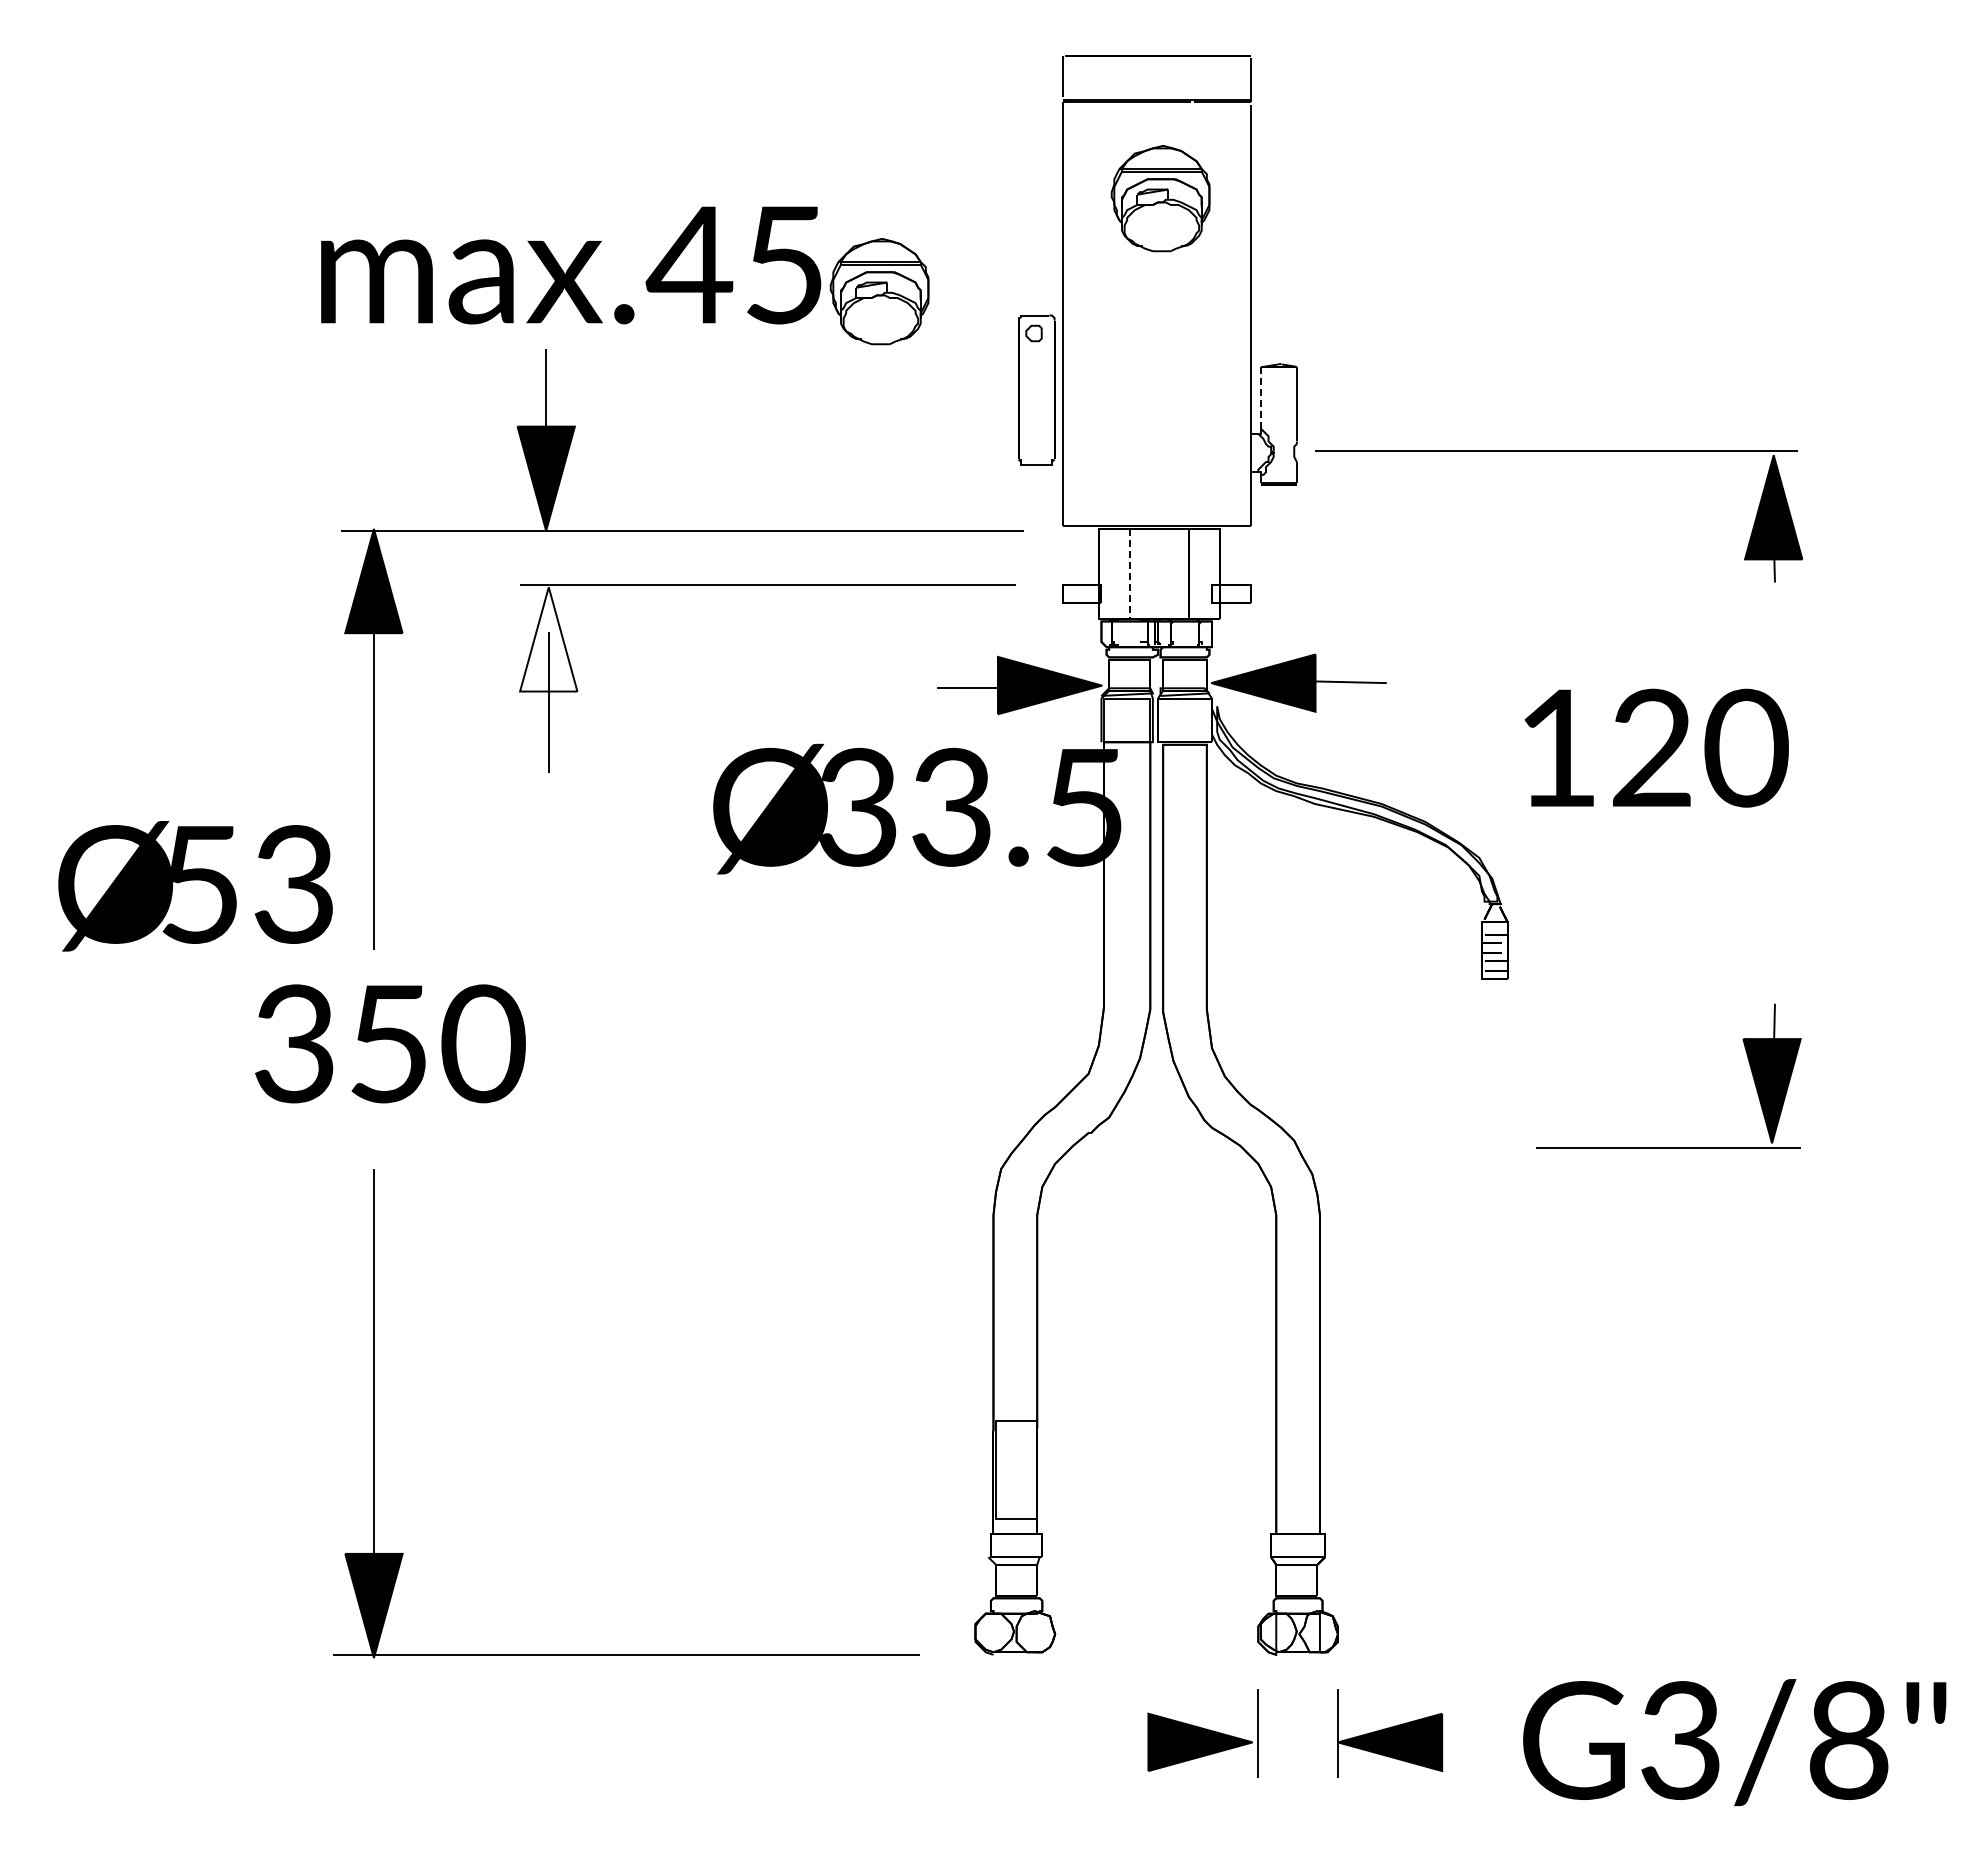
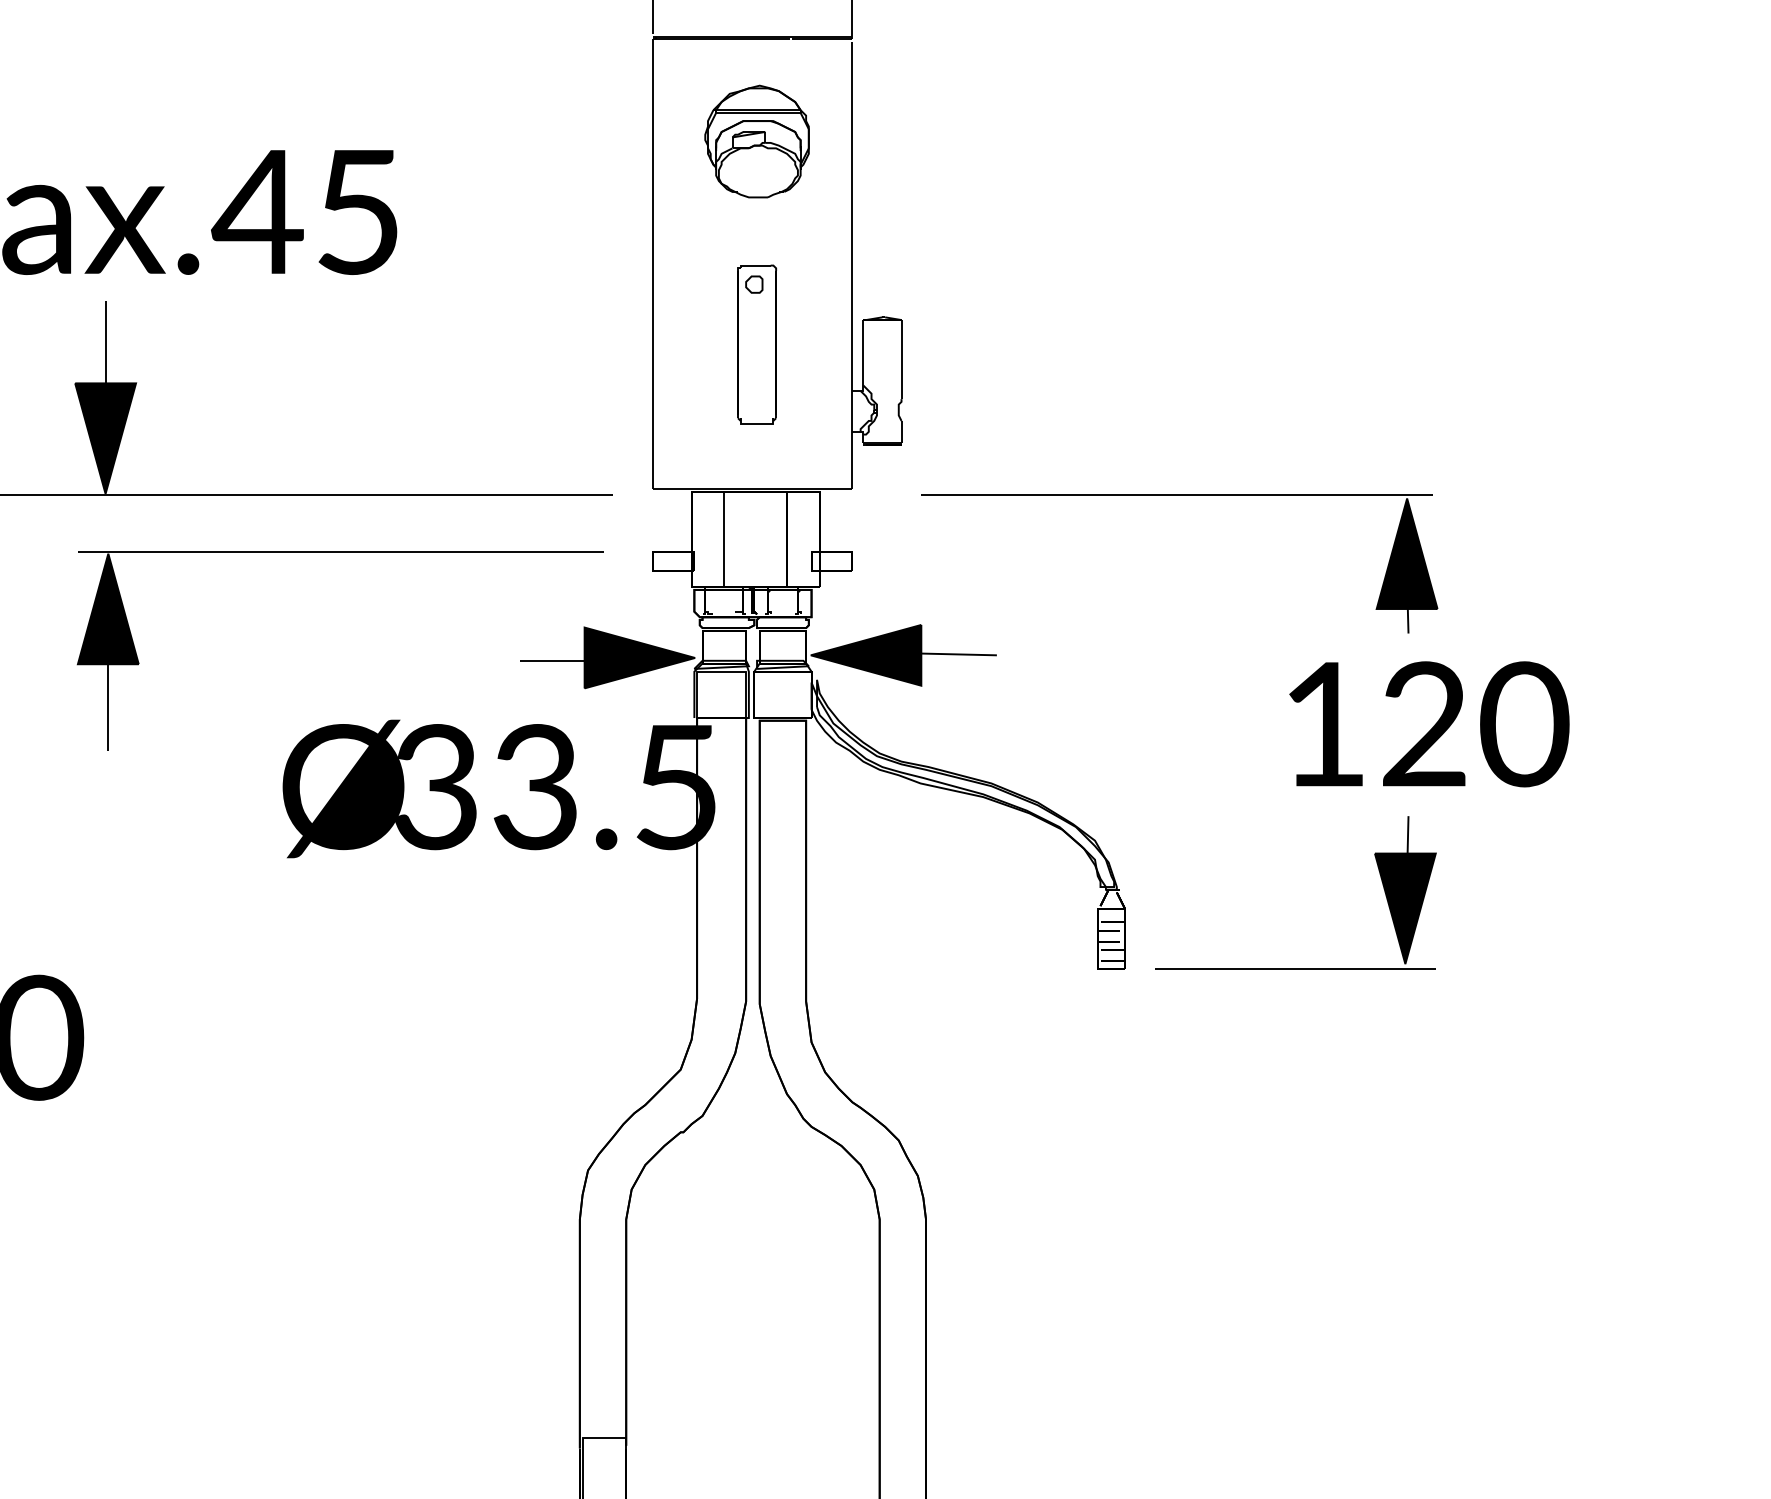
part: (879, 291) -> (459, 240), removed
part: (1036, 389) -> (756, 344), moved
line: (1260, 397) -> (862, 352), dashed -> solid
part: (1559, 451) -> (1180, 494), moved
line: (1129, 573) -> (724, 539), dashed -> solid
fill: (548, 639) -> (108, 609), added
text: (1656, 747) -> (1429, 723), moved
part: (1668, 1147) -> (1295, 968), moved

